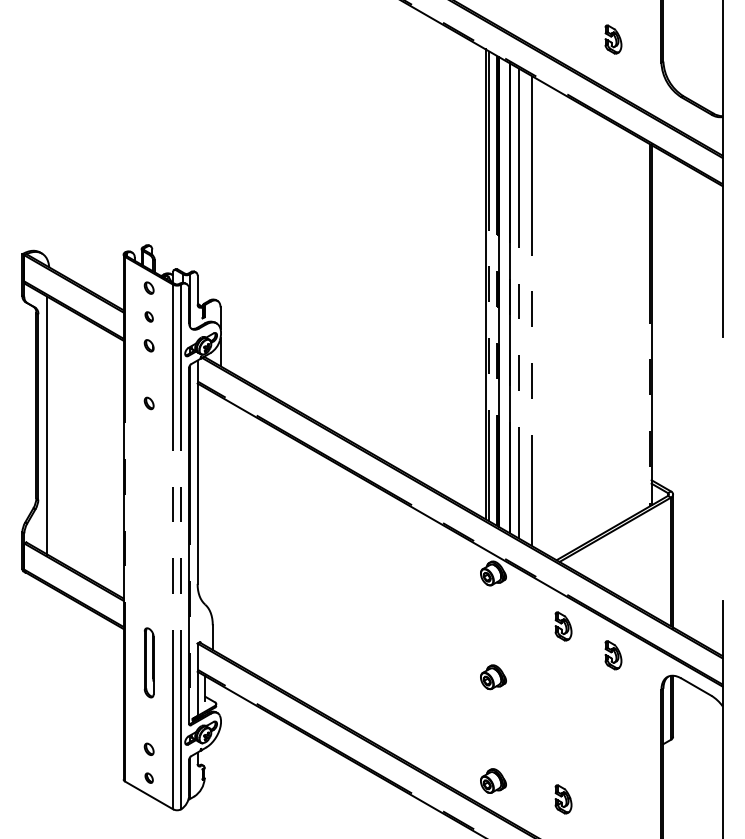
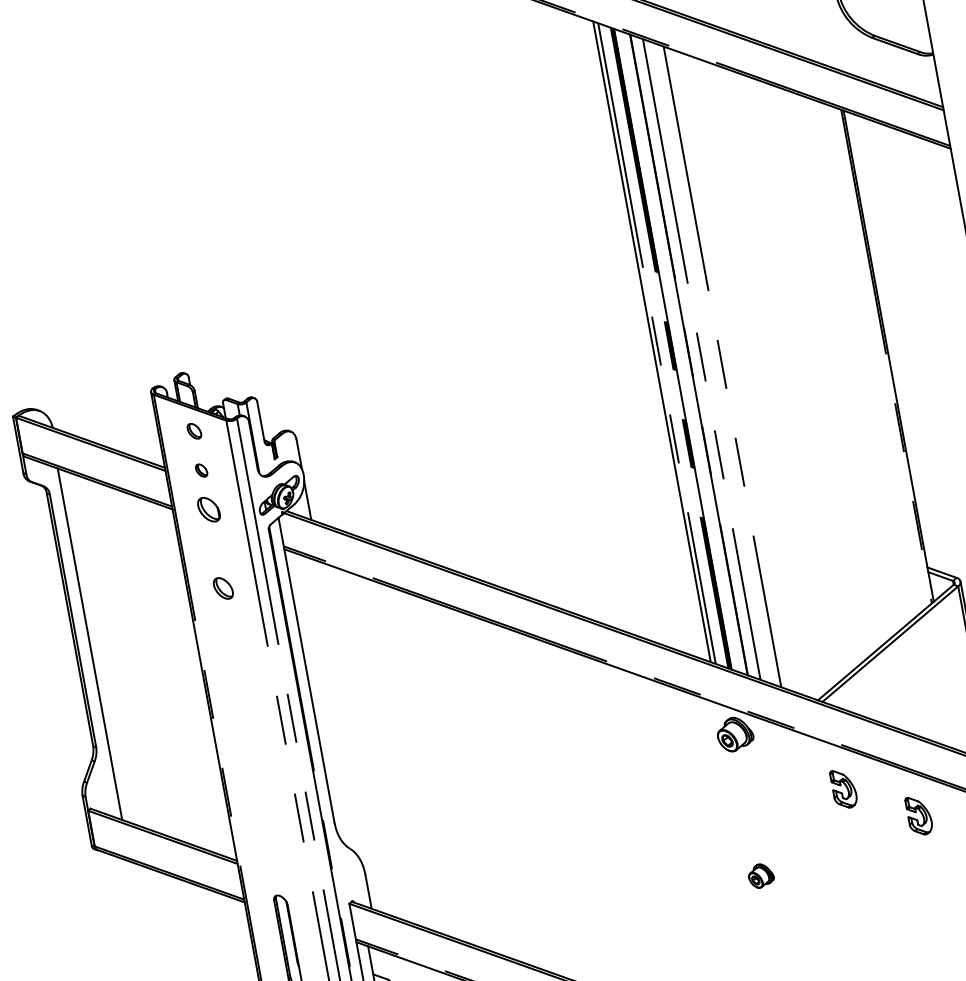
part: (148, 345) -> (207, 509), size x1.6
part: (148, 403) -> (222, 588), size x1.4
part: (493, 677) -> (761, 875), size x0.7

